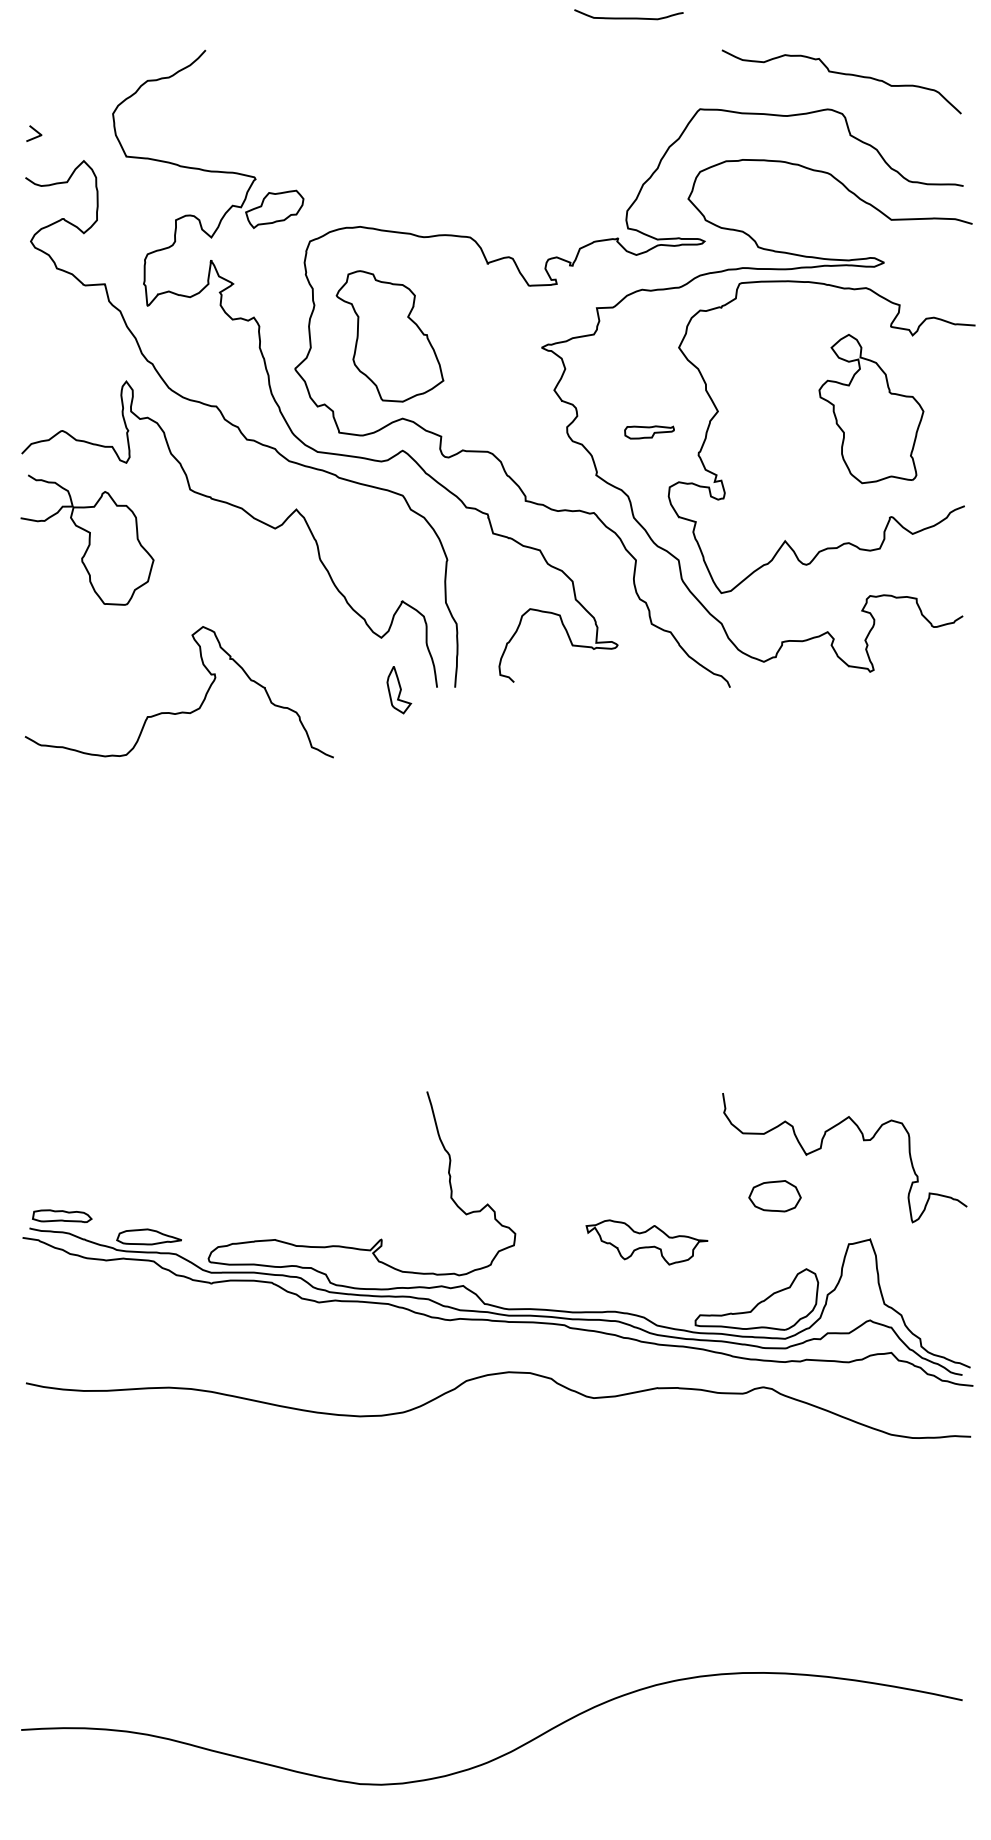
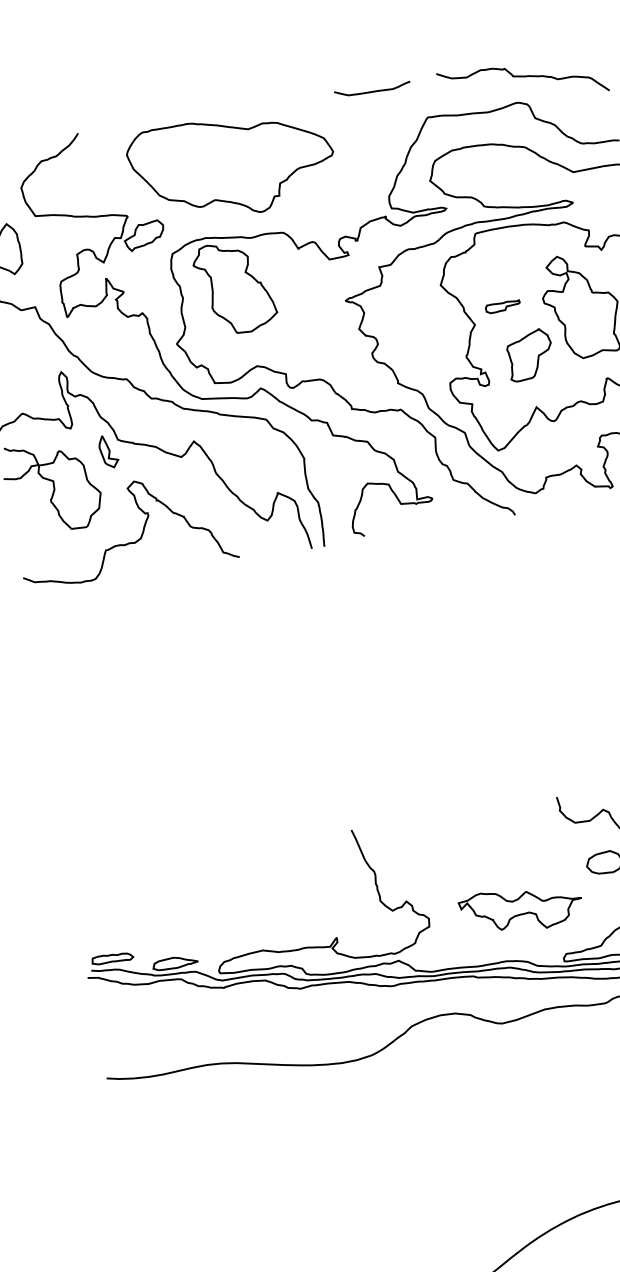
curve: (628, 17) -> (372, 91), moved
part: (413, 132) -> (231, 166), added
part: (389, 336) -> (234, 287), moved
part: (649, 432) -> (503, 306), moved
part: (788, 466) -> (530, 355), added
part: (399, 690) -> (108, 451), moved
curve: (181, 711) -> (128, 542), moved
part: (646, 1242) -> (520, 909), size x1.43

